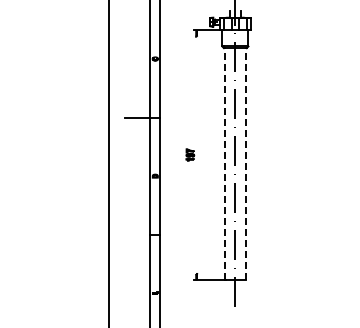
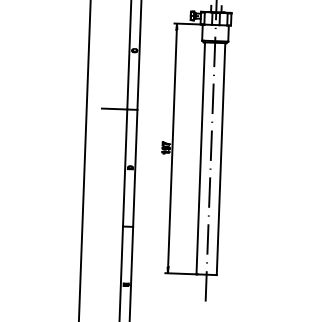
line: (196, 154) -> (172, 147), added
line: (225, 163) -> (201, 157), dashed -> solid
line: (245, 163) -> (221, 158), dashed -> solid

